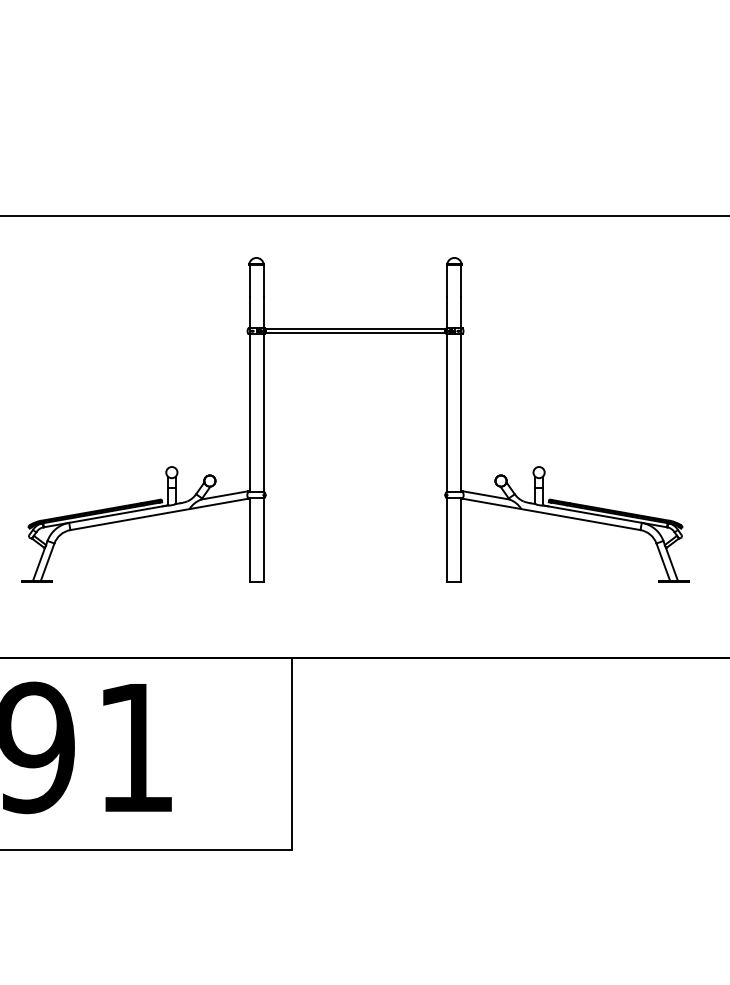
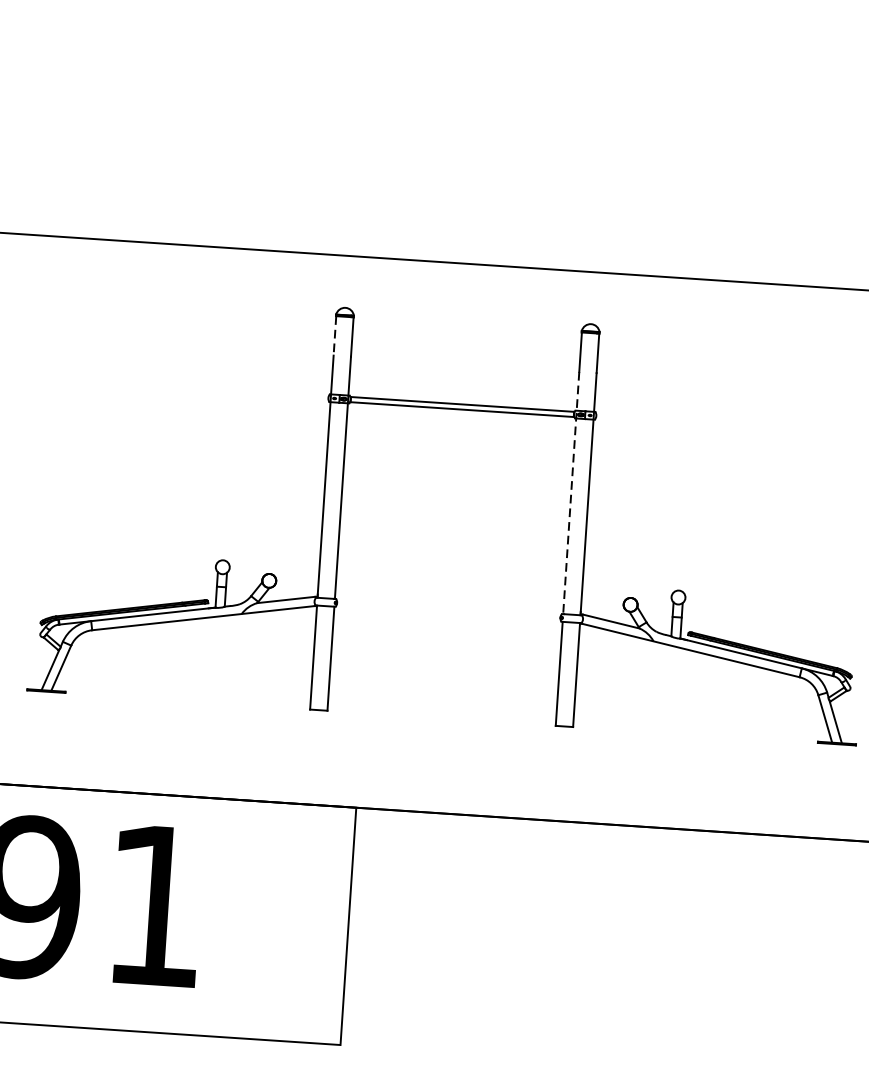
line: (249, 280) -> (334, 335), solid -> dashed
line: (447, 394) -> (571, 493), solid -> dashed

